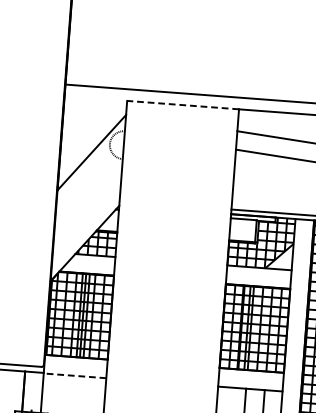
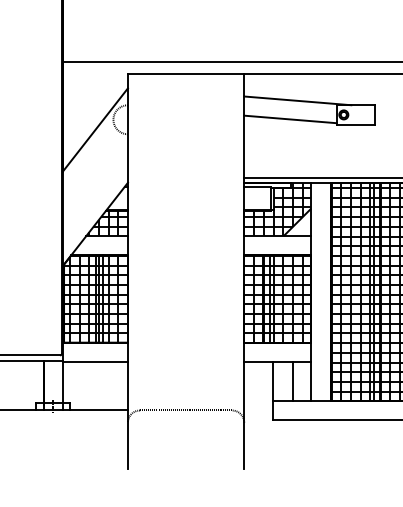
line: (182, 104) -> (185, 73), dashed -> solid
line: (75, 376) -> (95, 362), dashed -> solid

